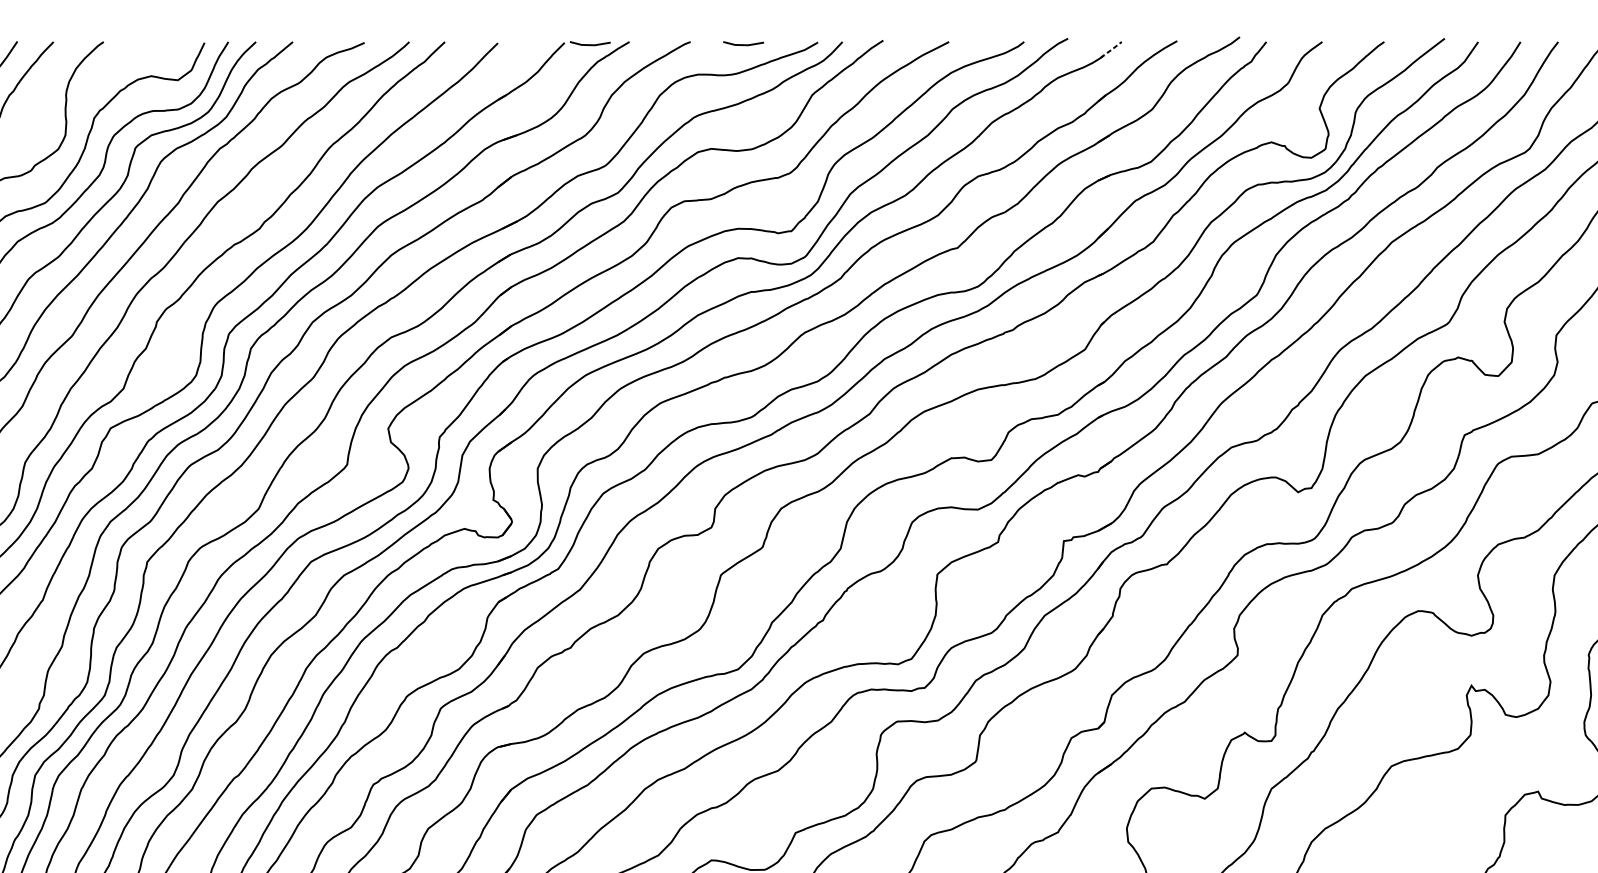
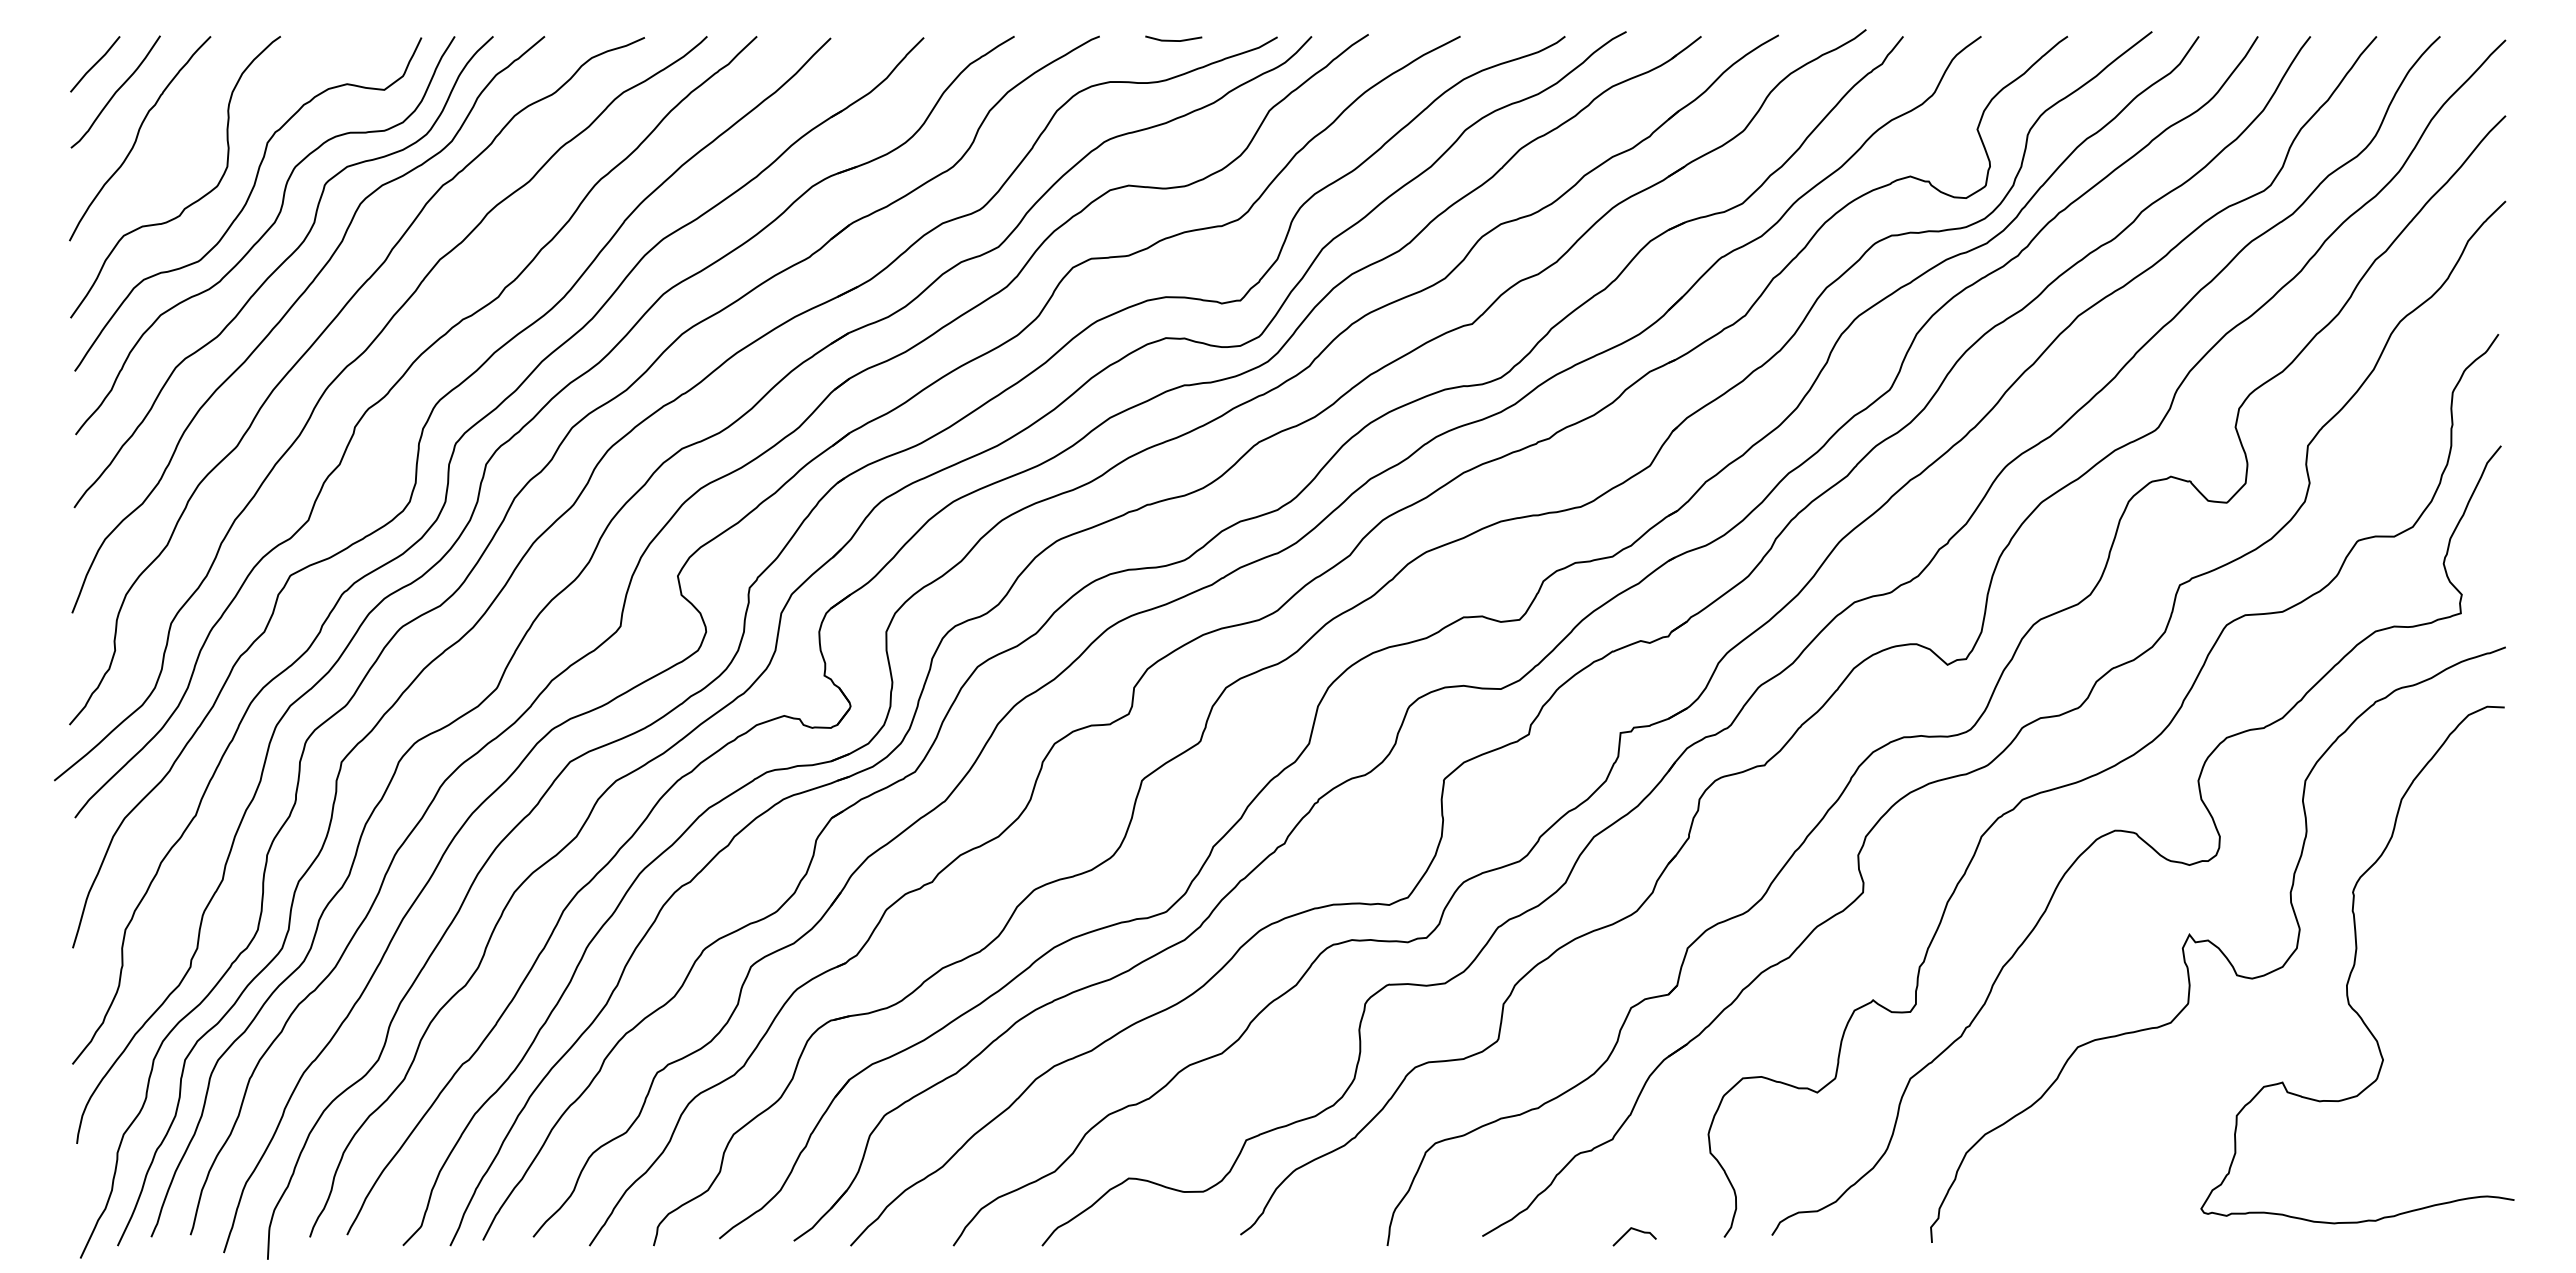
line: (590, 44) -> (959, 40), removed
line: (1111, 49) -> (1687, 47), dashed -> solid

